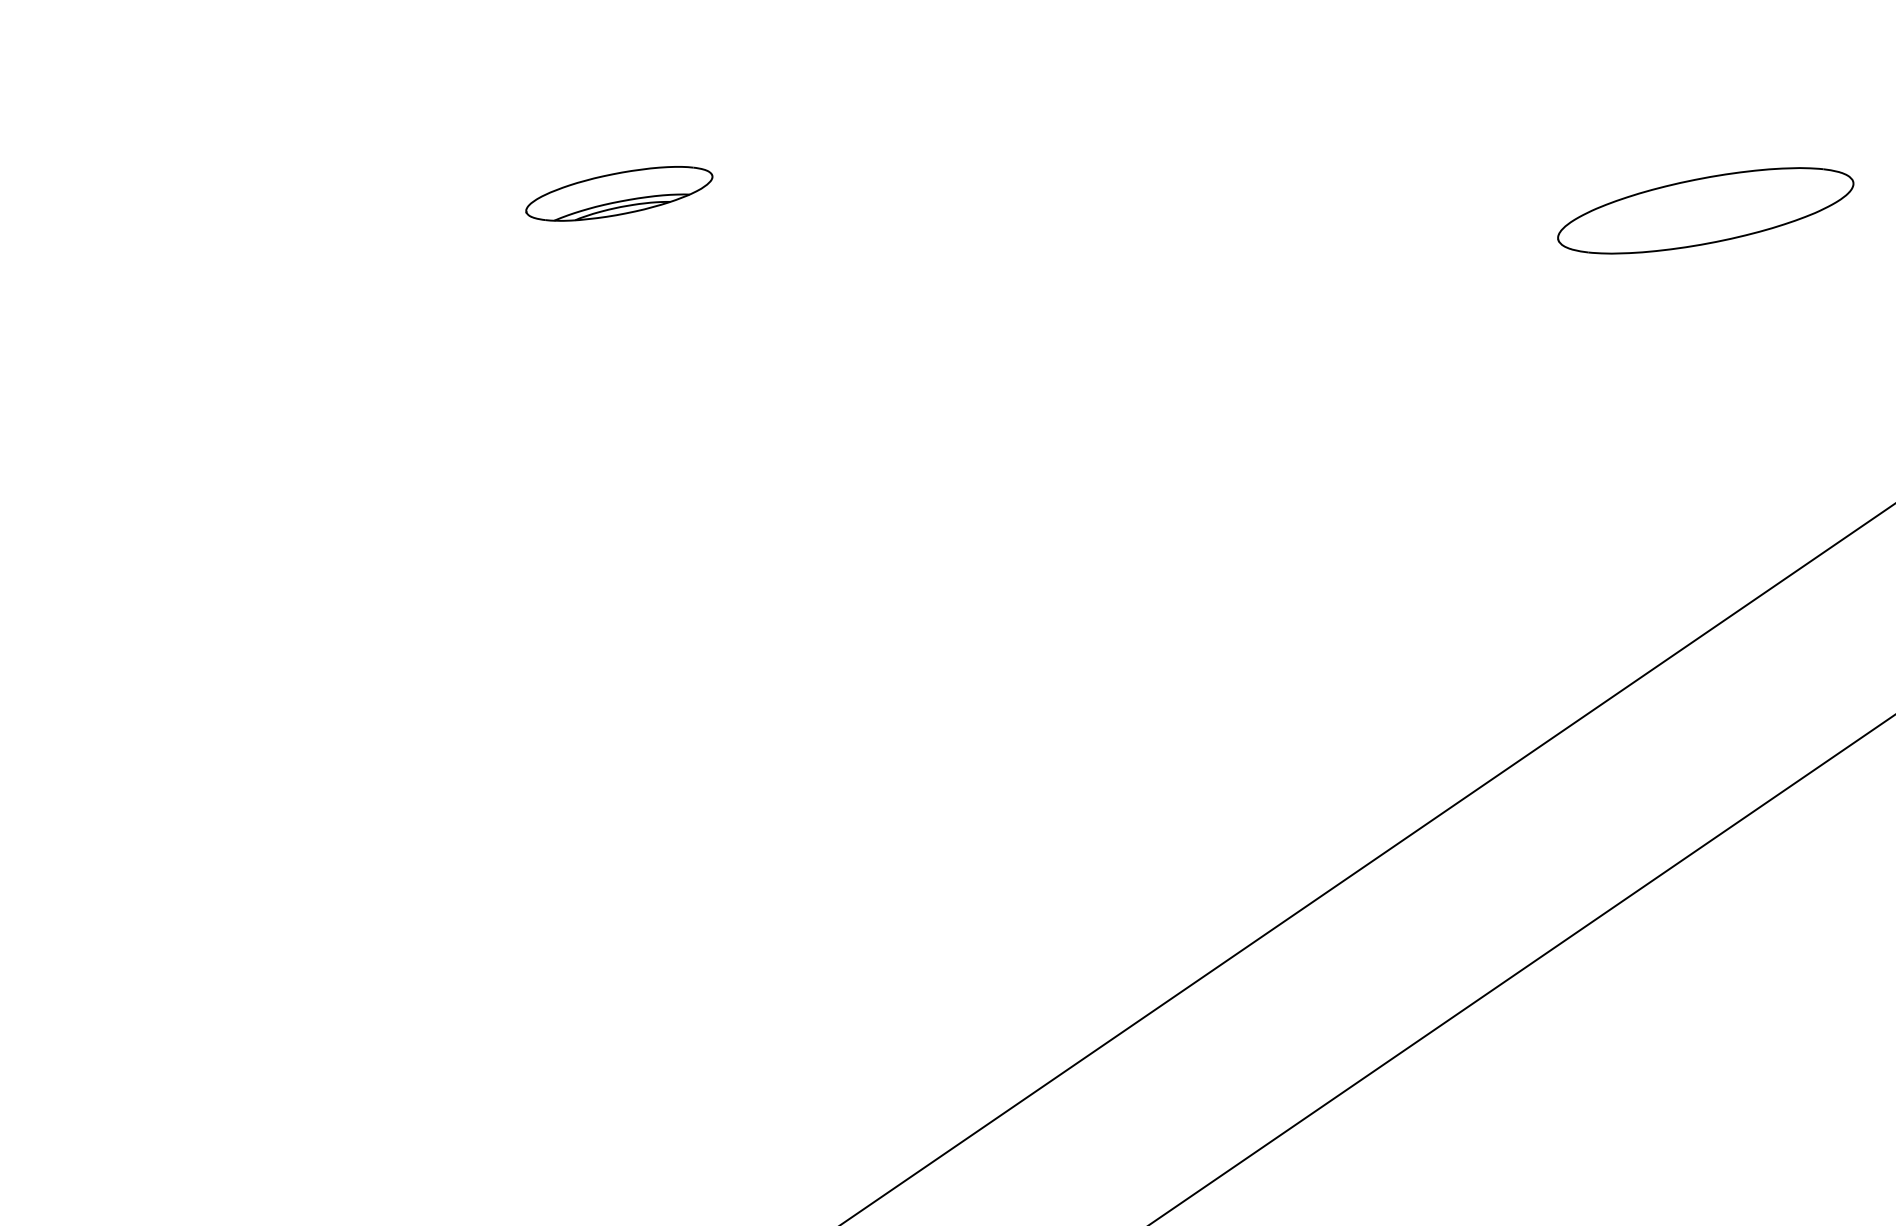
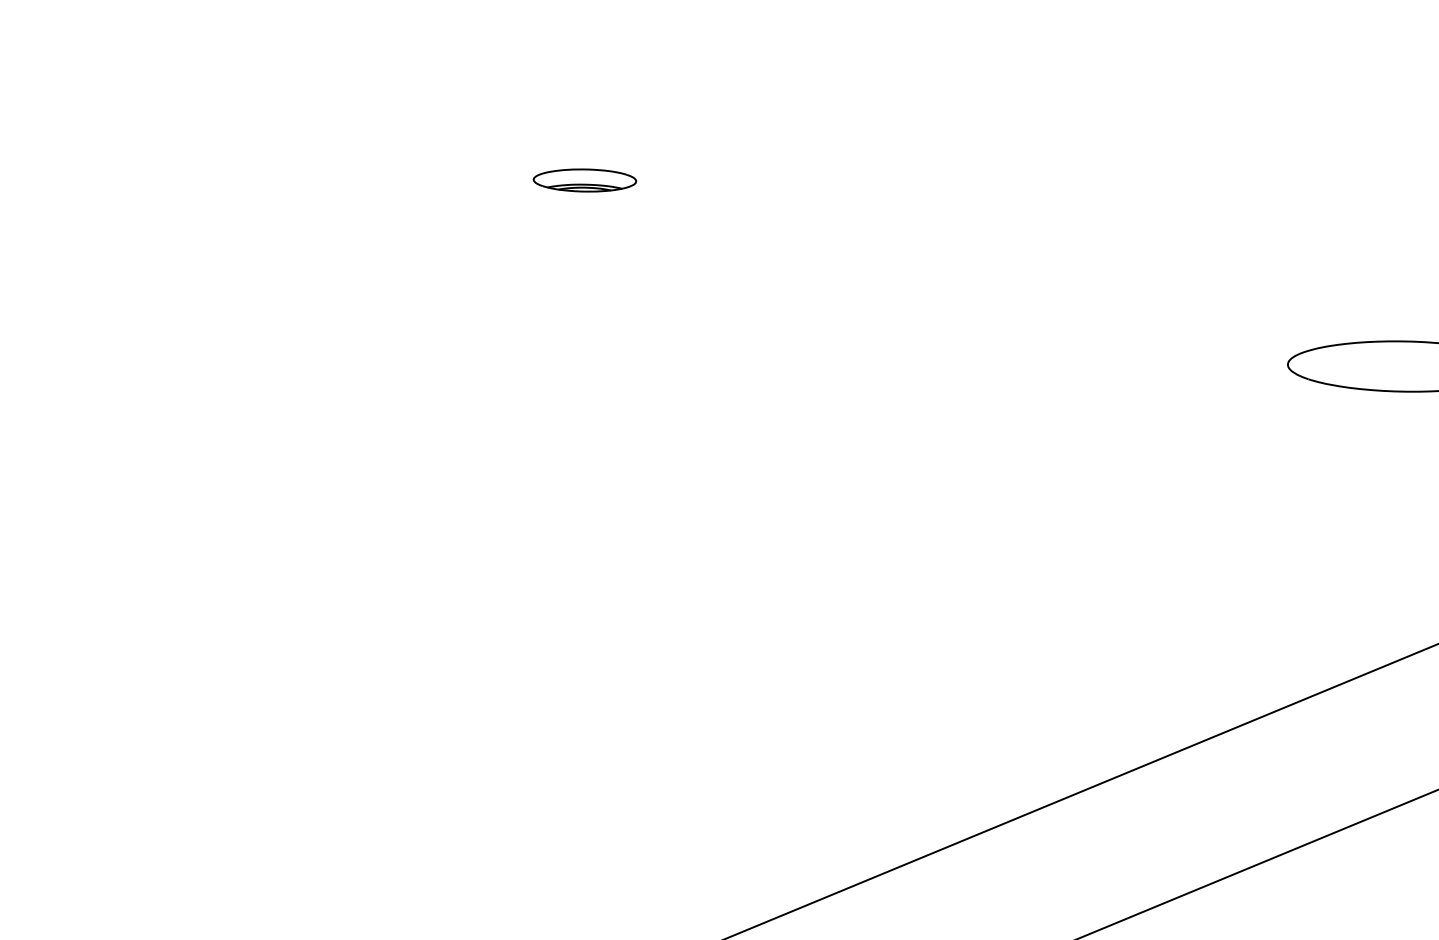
part: (619, 193) -> (585, 180), size x0.7

